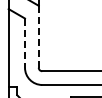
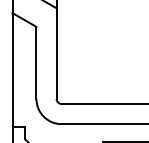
line: (38, 36) -> (56, 53), dashed -> solid
line: (25, 43) -> (37, 63), dashed -> solid

